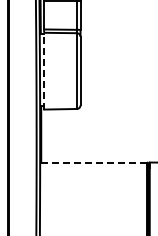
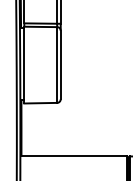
line: (44, 70) -> (24, 64), dashed -> solid
line: (94, 162) -> (74, 156), dashed -> solid

